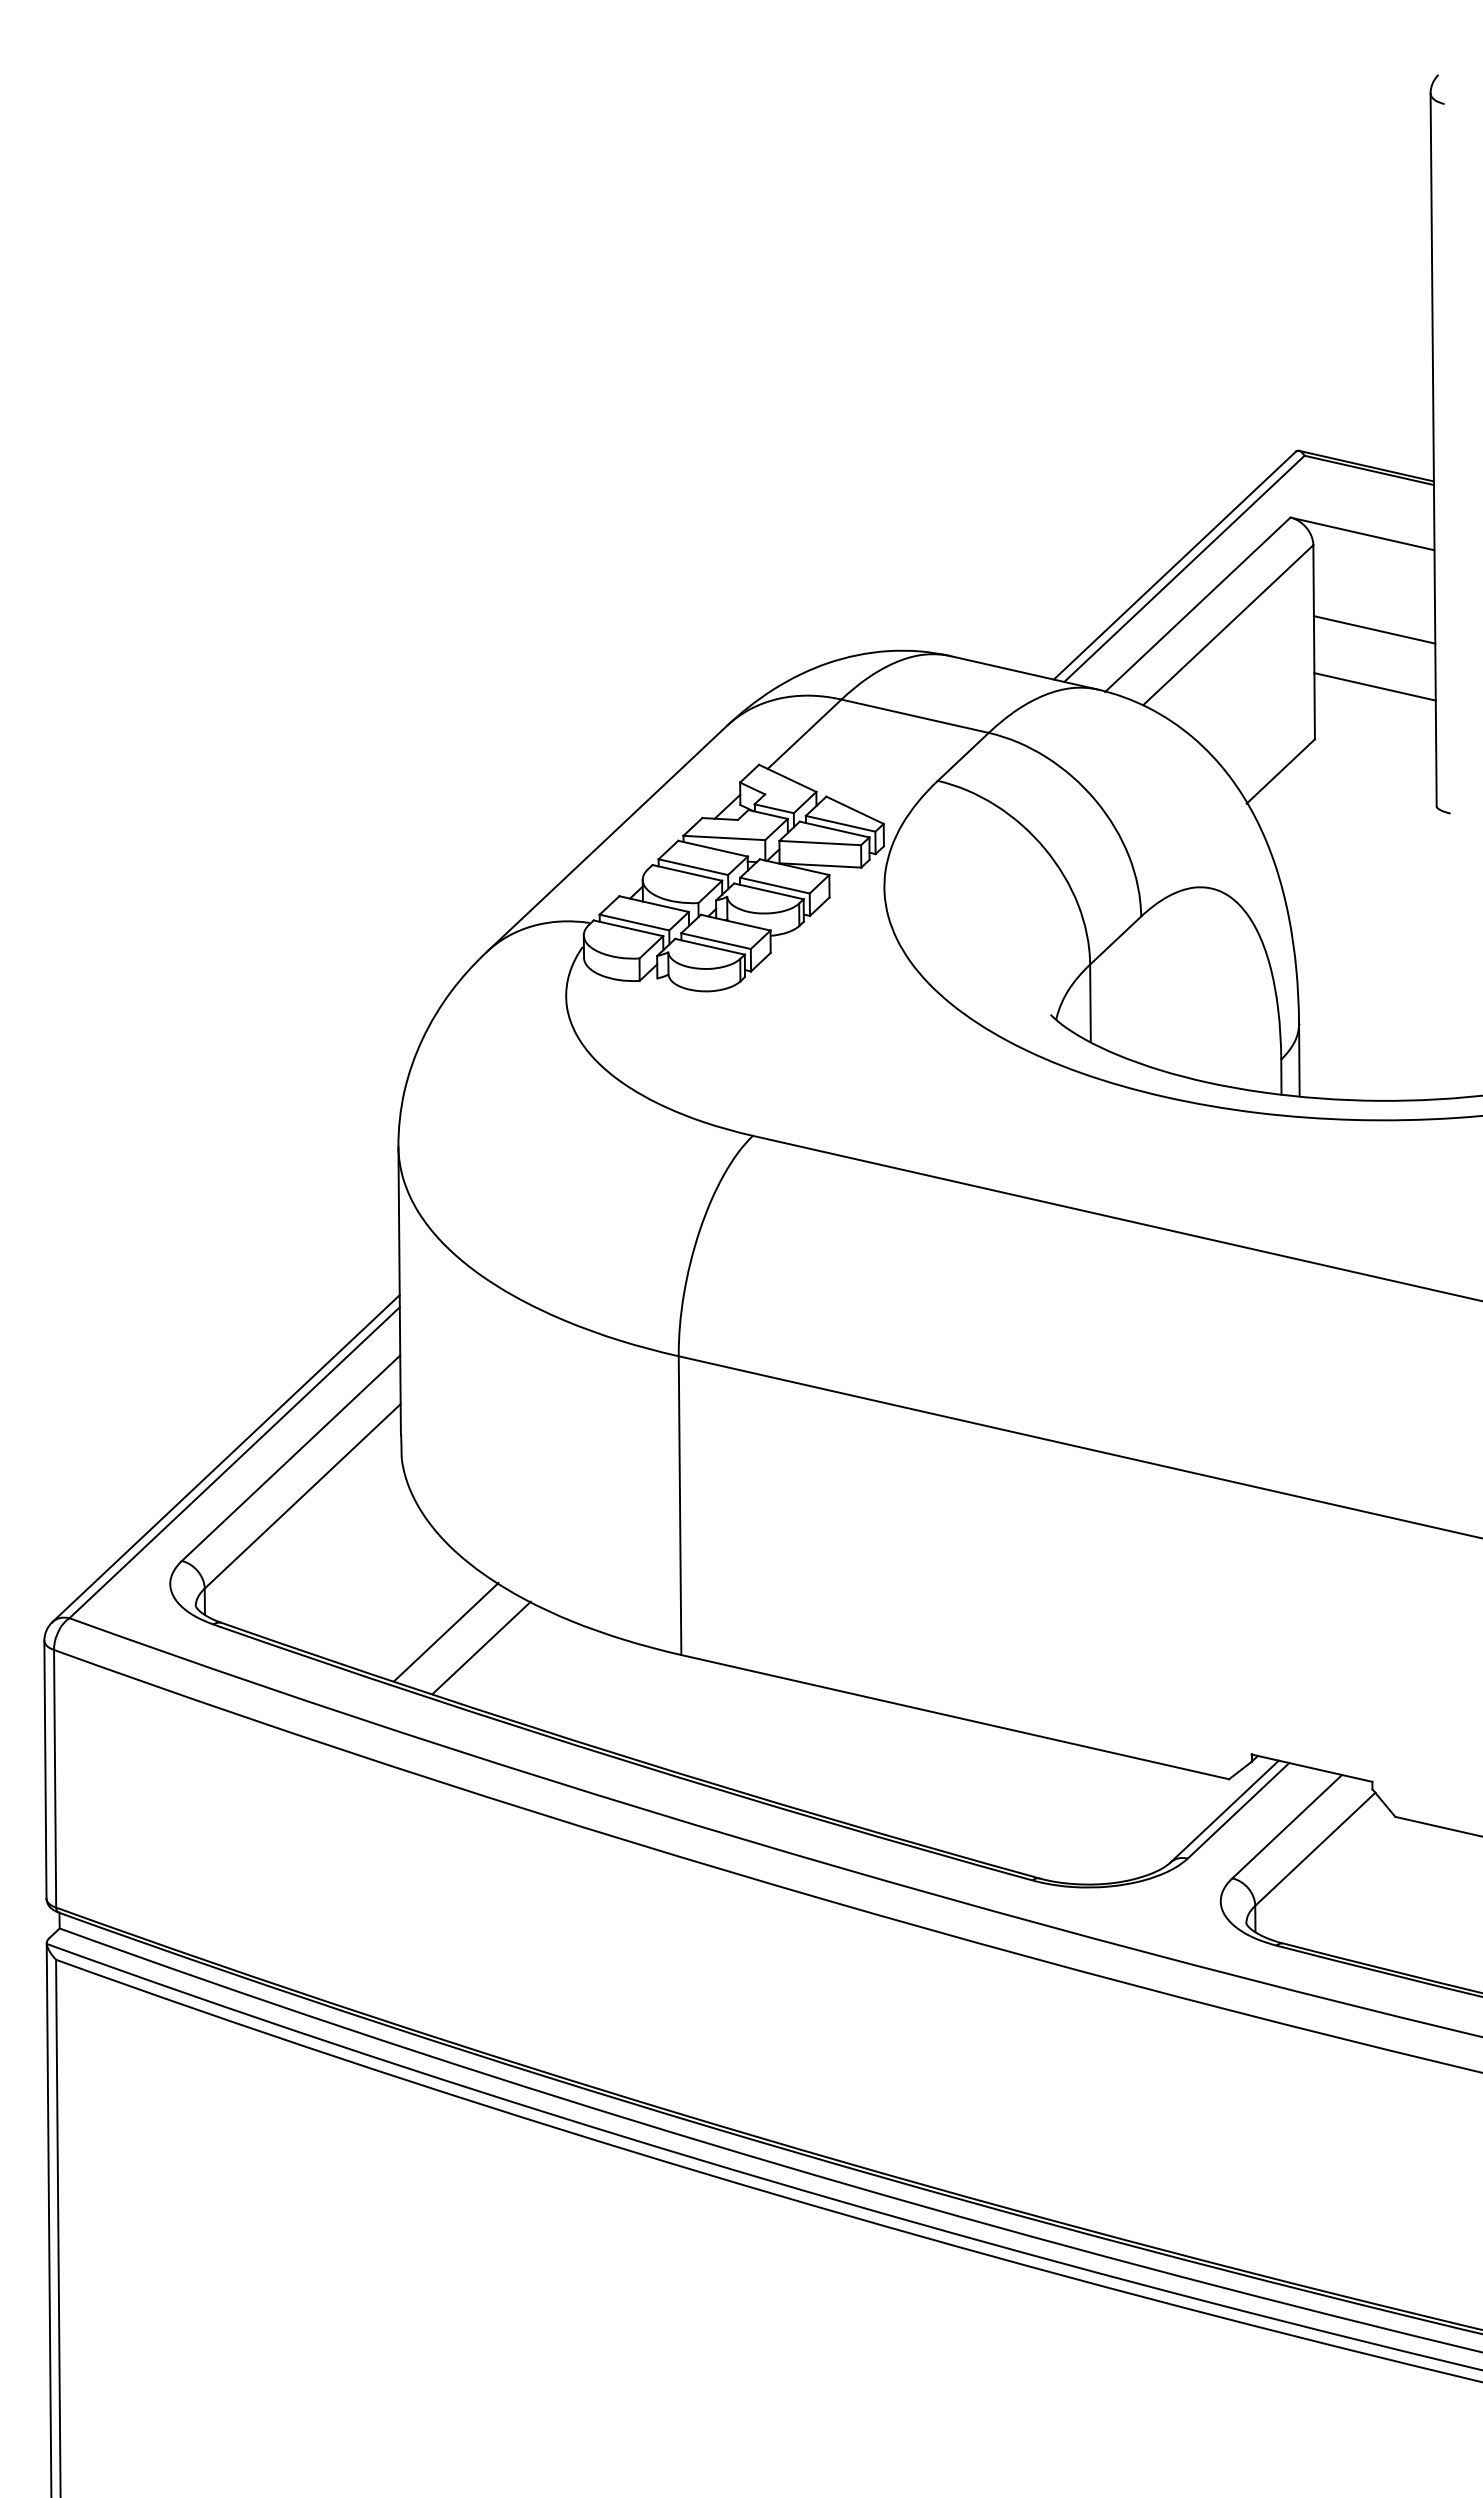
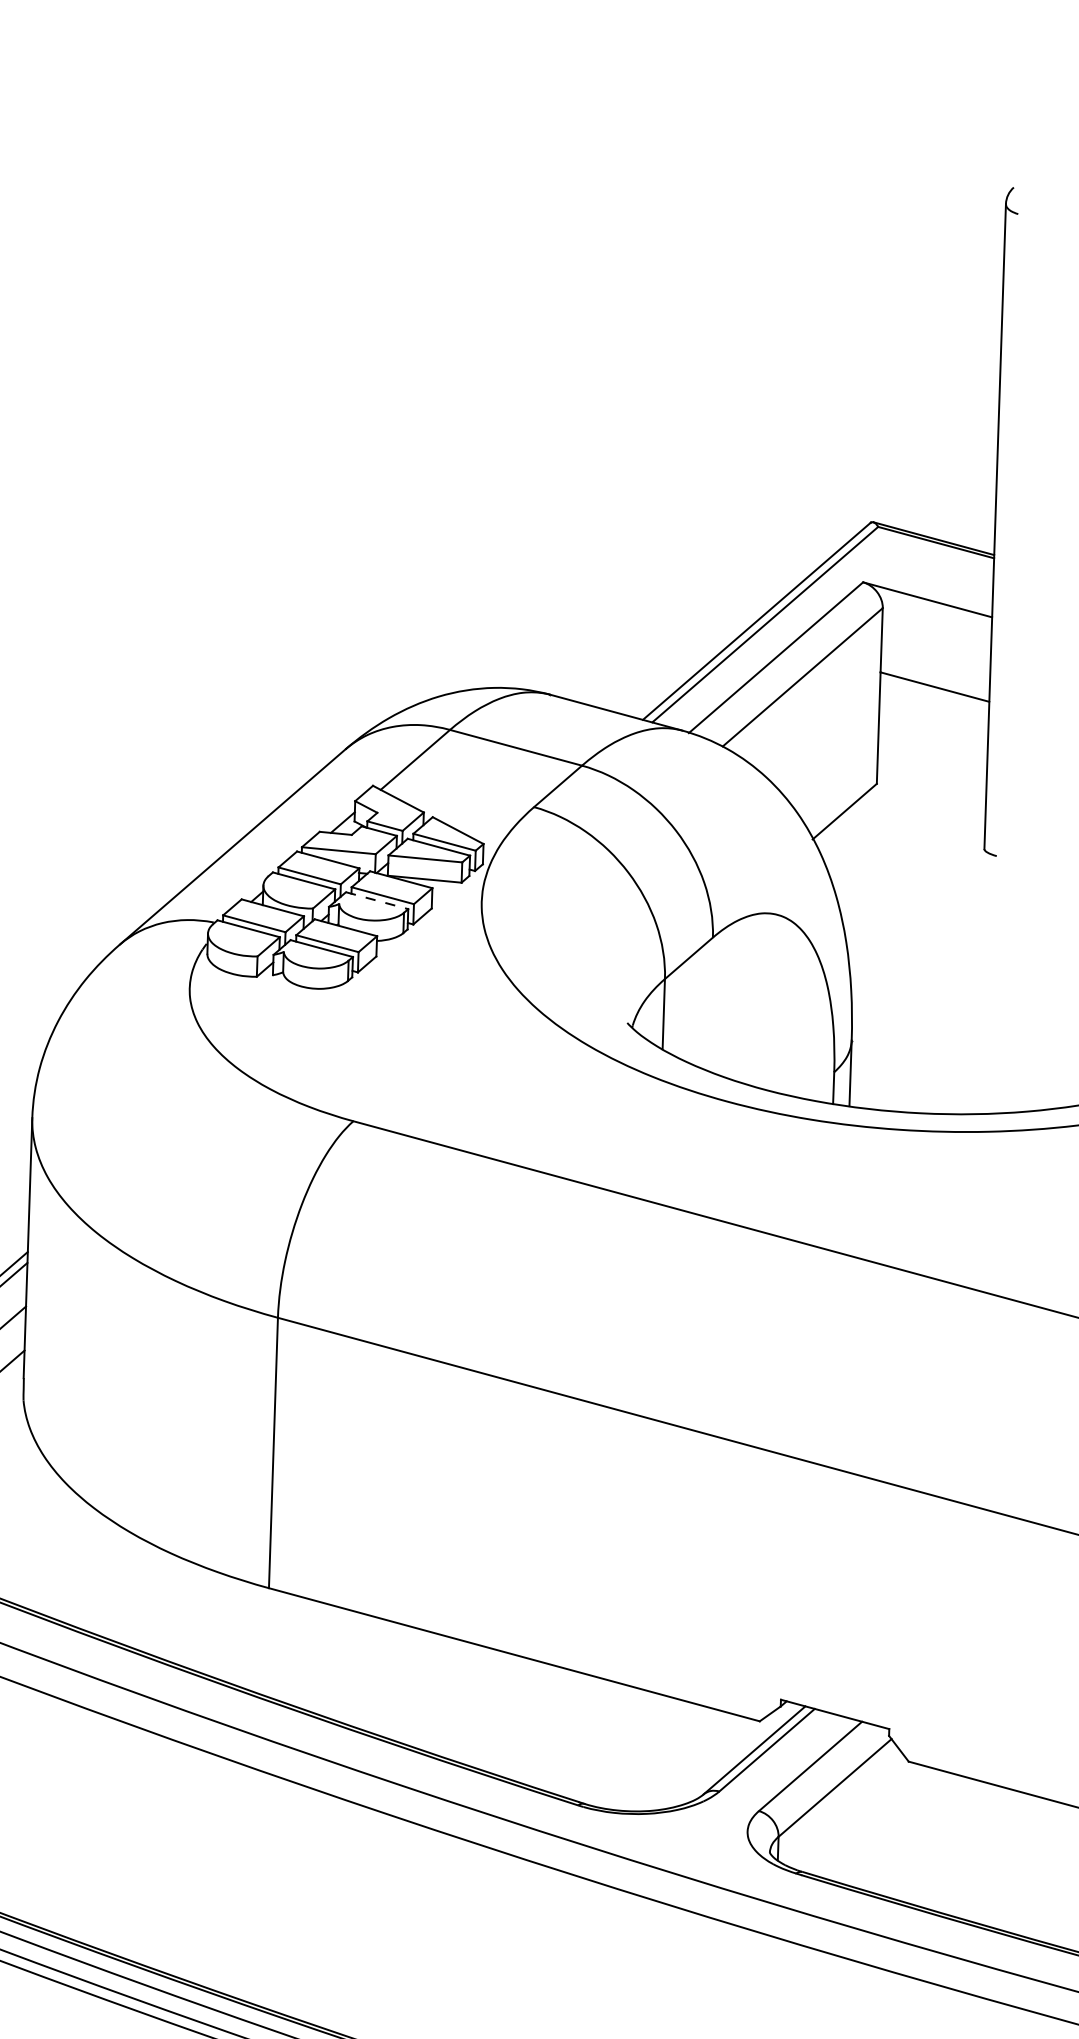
line: (1374, 686) -> (932, 738), removed
line: (768, 891) -> (376, 900), solid -> dashed
line: (446, 1631) -> (57, 1557), removed
line: (481, 1647) -> (88, 1573), removed

